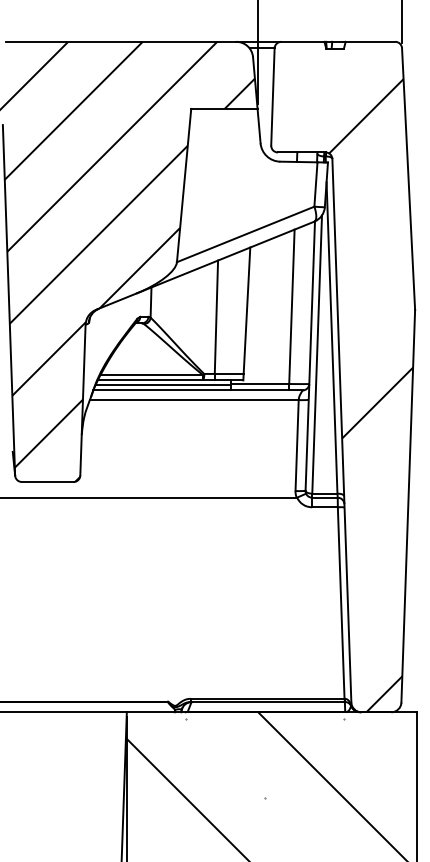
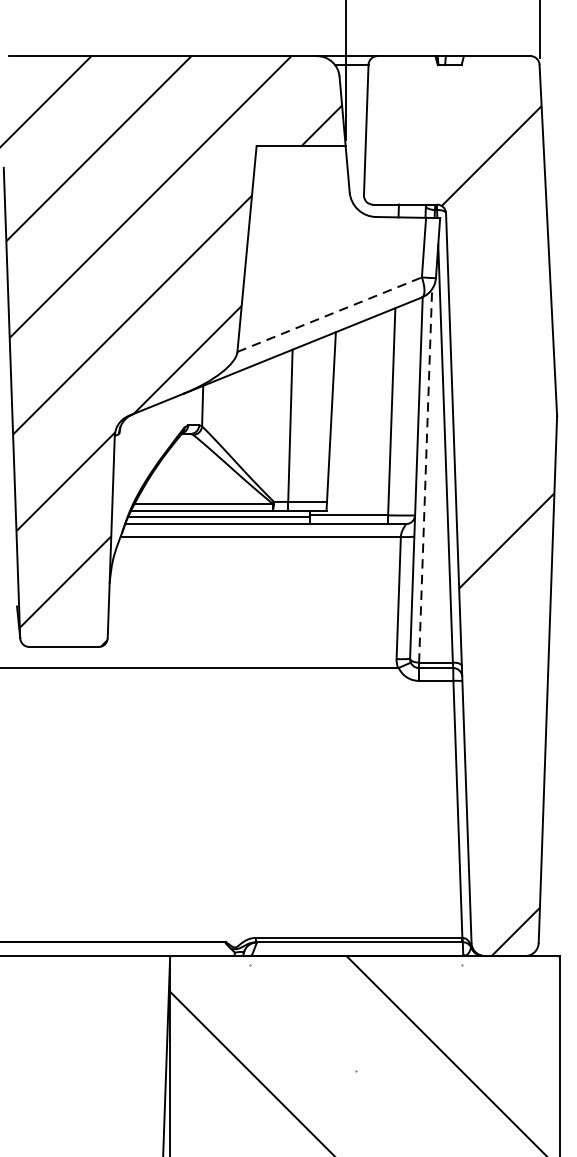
line: (246, 234) -> (330, 314), solid -> dashed
line: (317, 354) -> (426, 475), solid -> dashed

